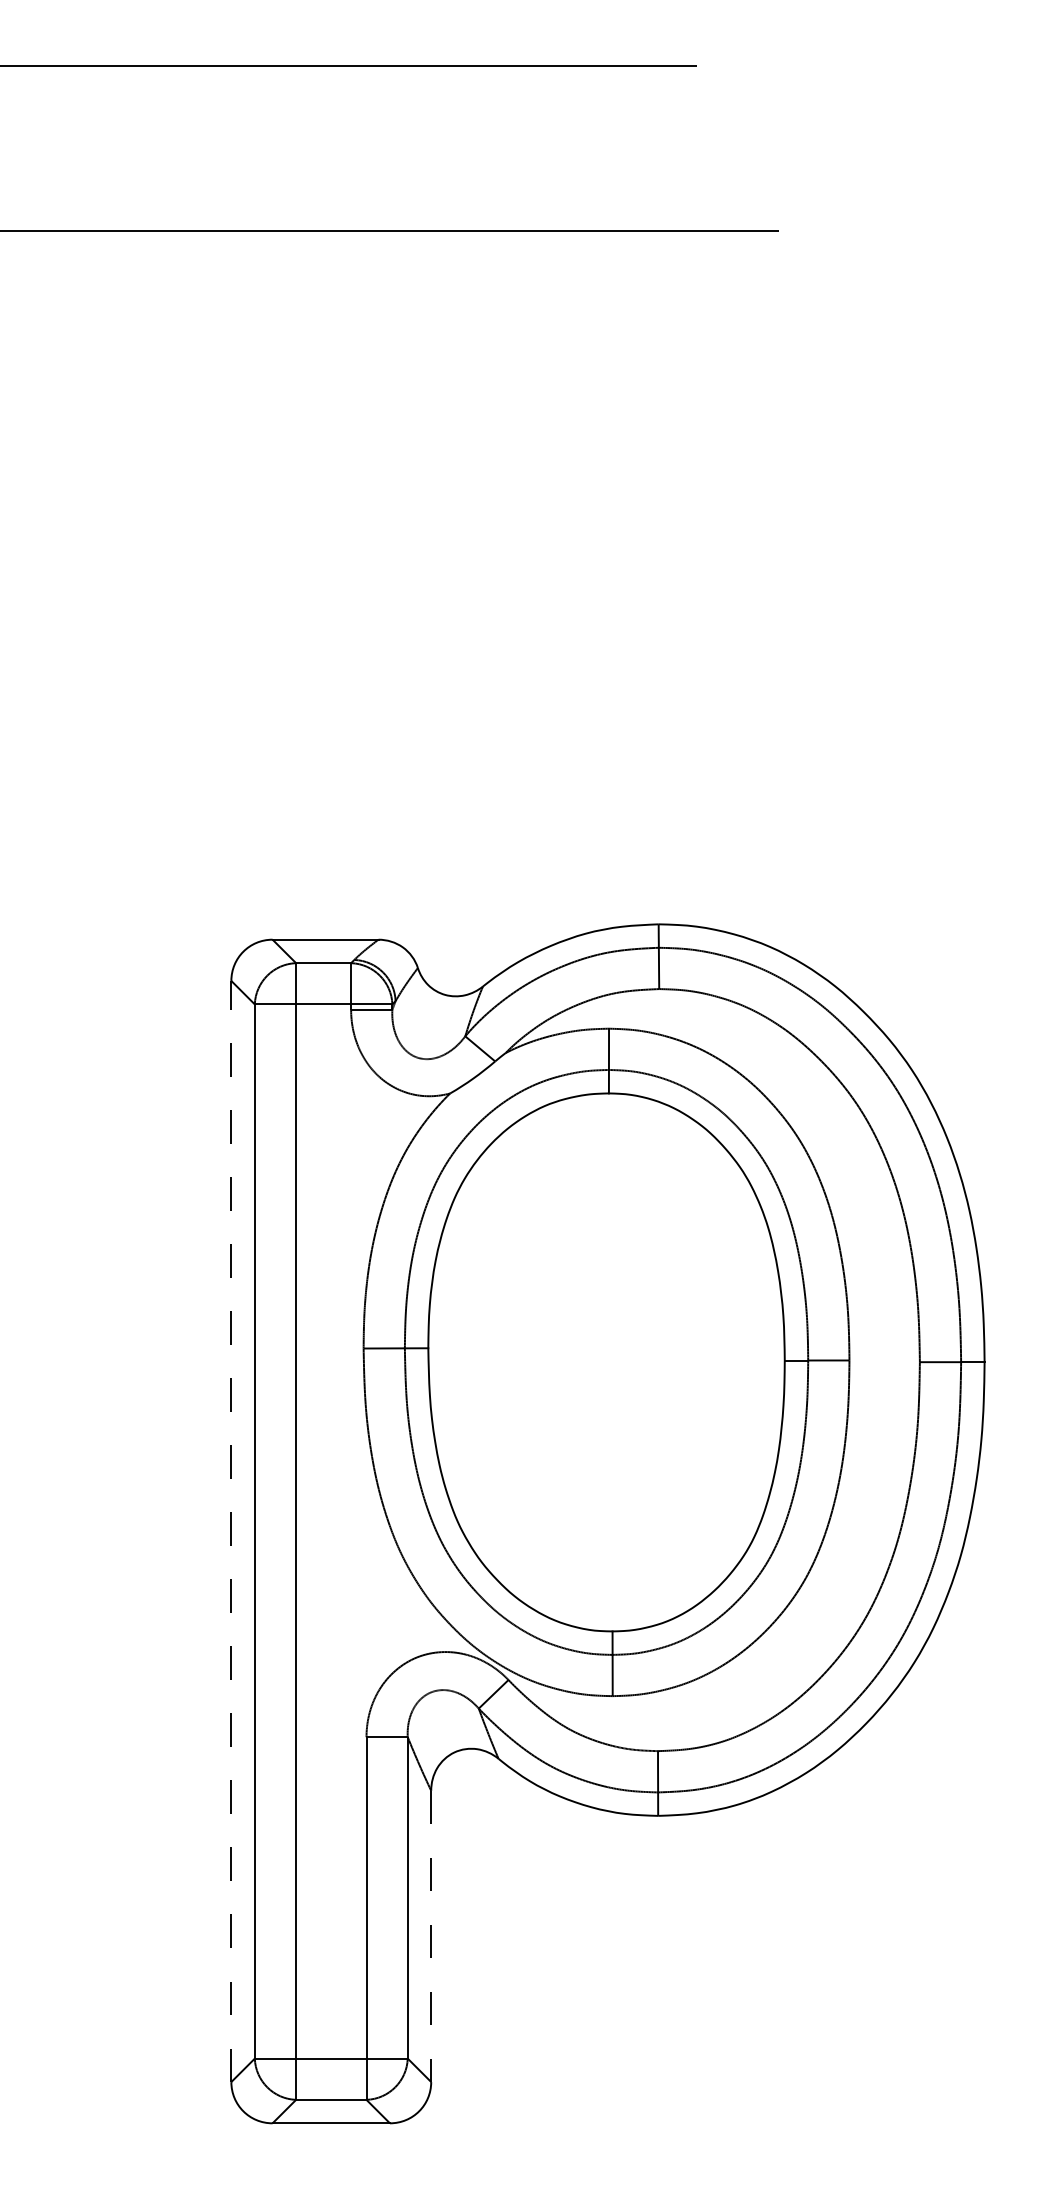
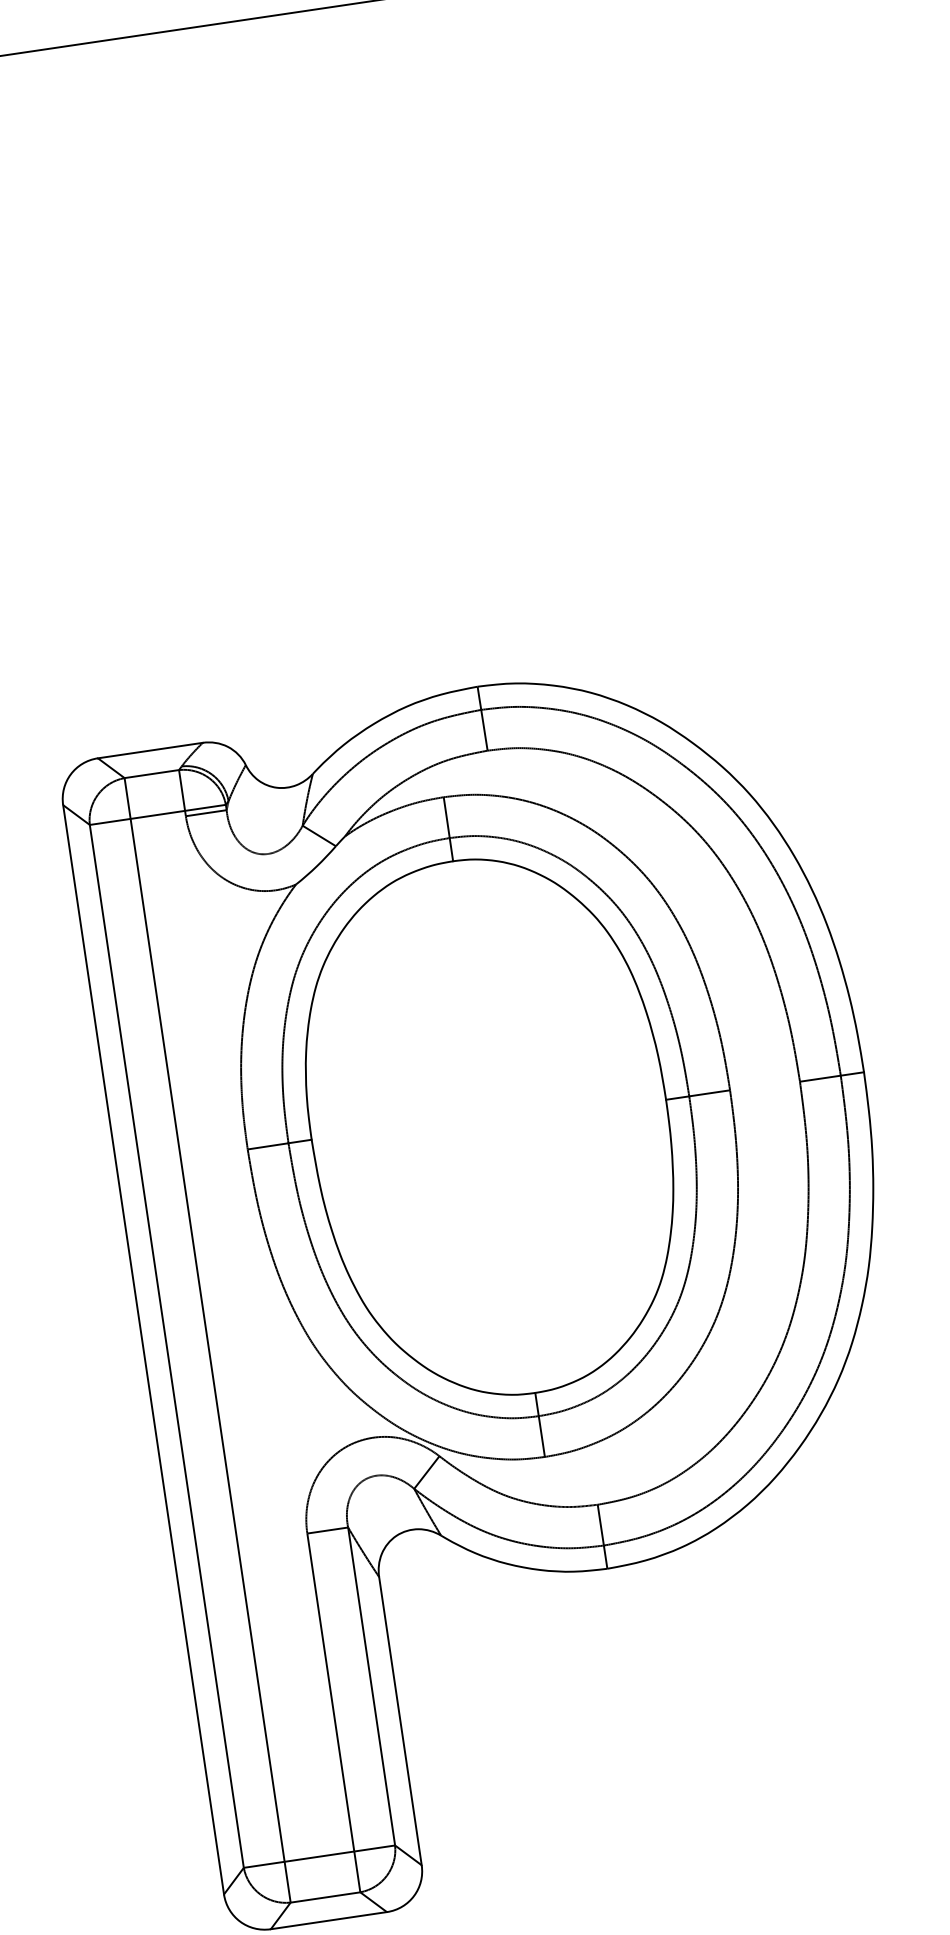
line: (231, 1531) -> (143, 1349), dashed -> solid
line: (431, 1936) -> (400, 1721), dashed -> solid

